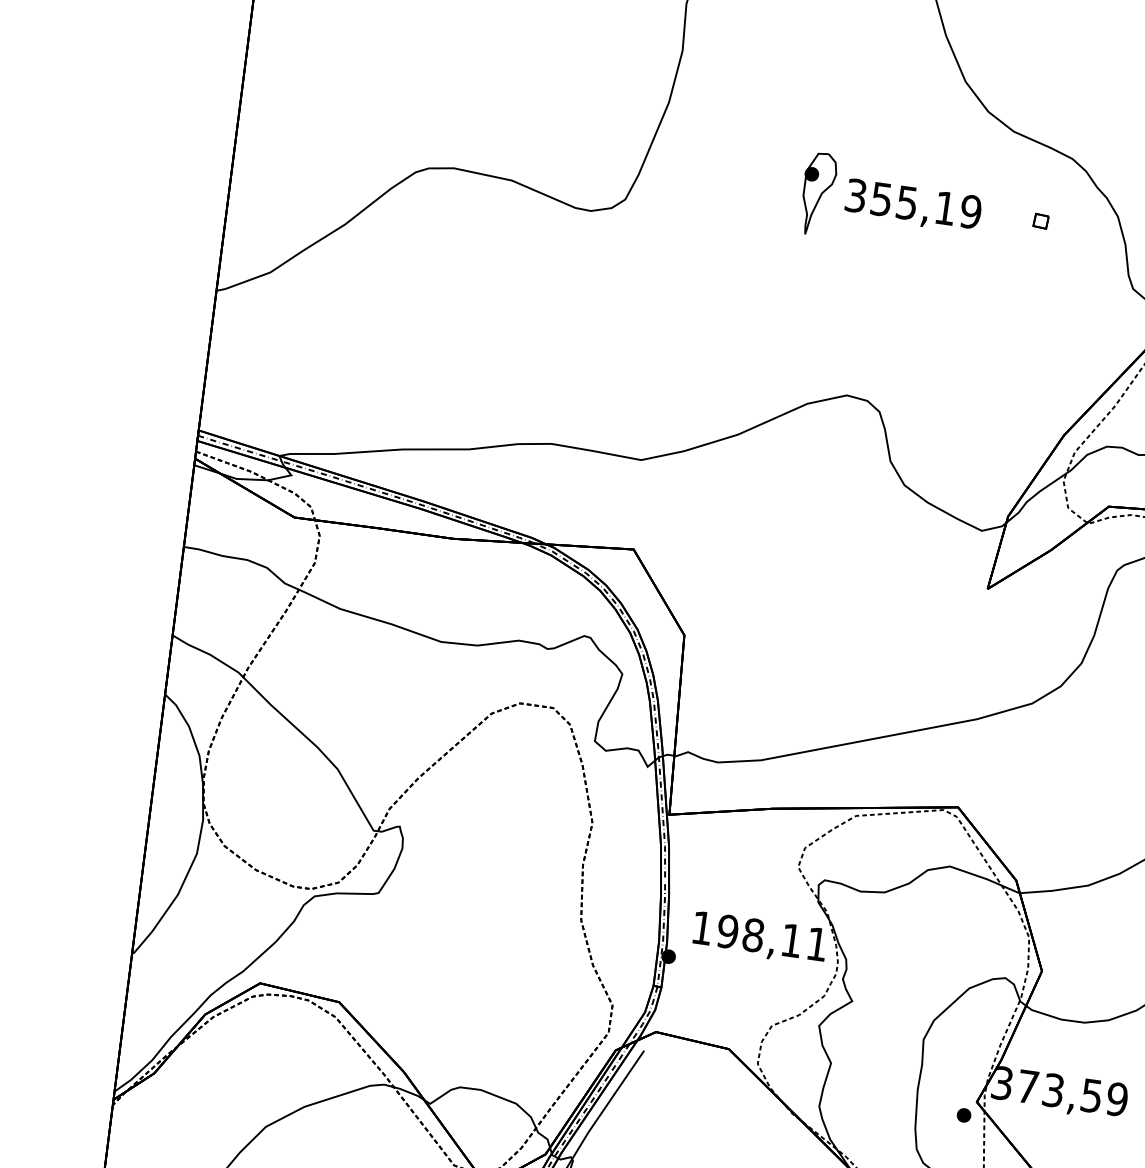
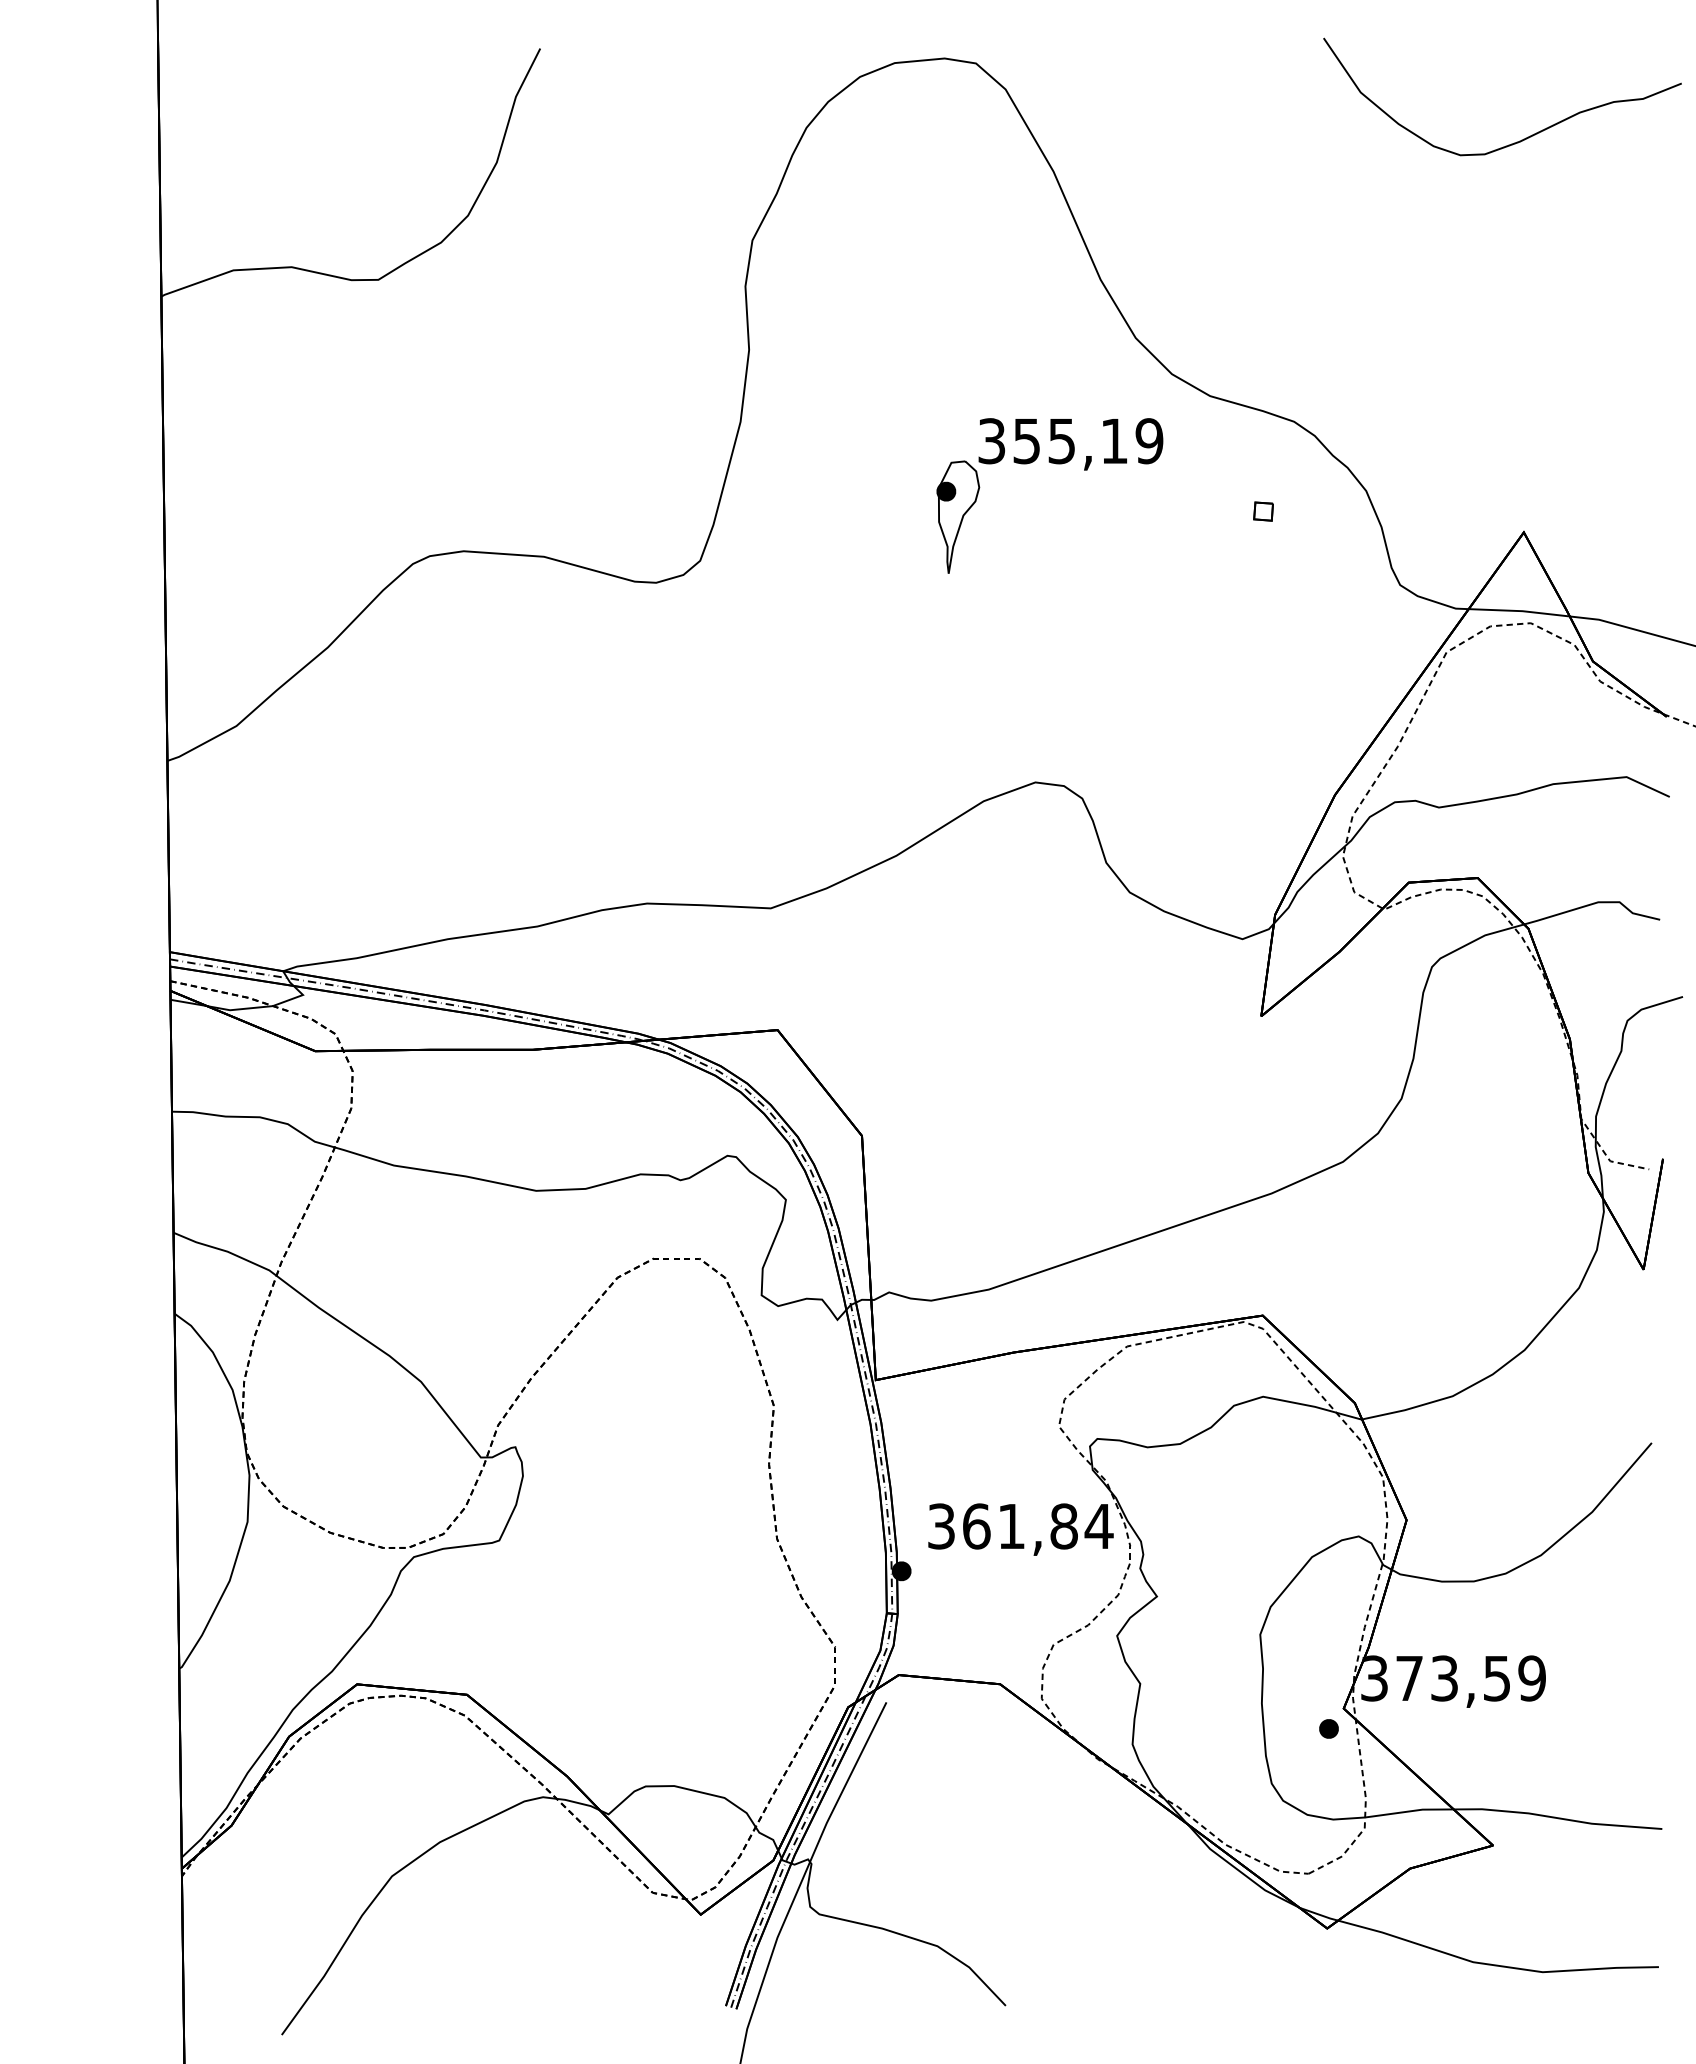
text: (913, 206) -> (1070, 444), moved
text: (759, 936) -> (1020, 1526), 198,11 -> 361,84

